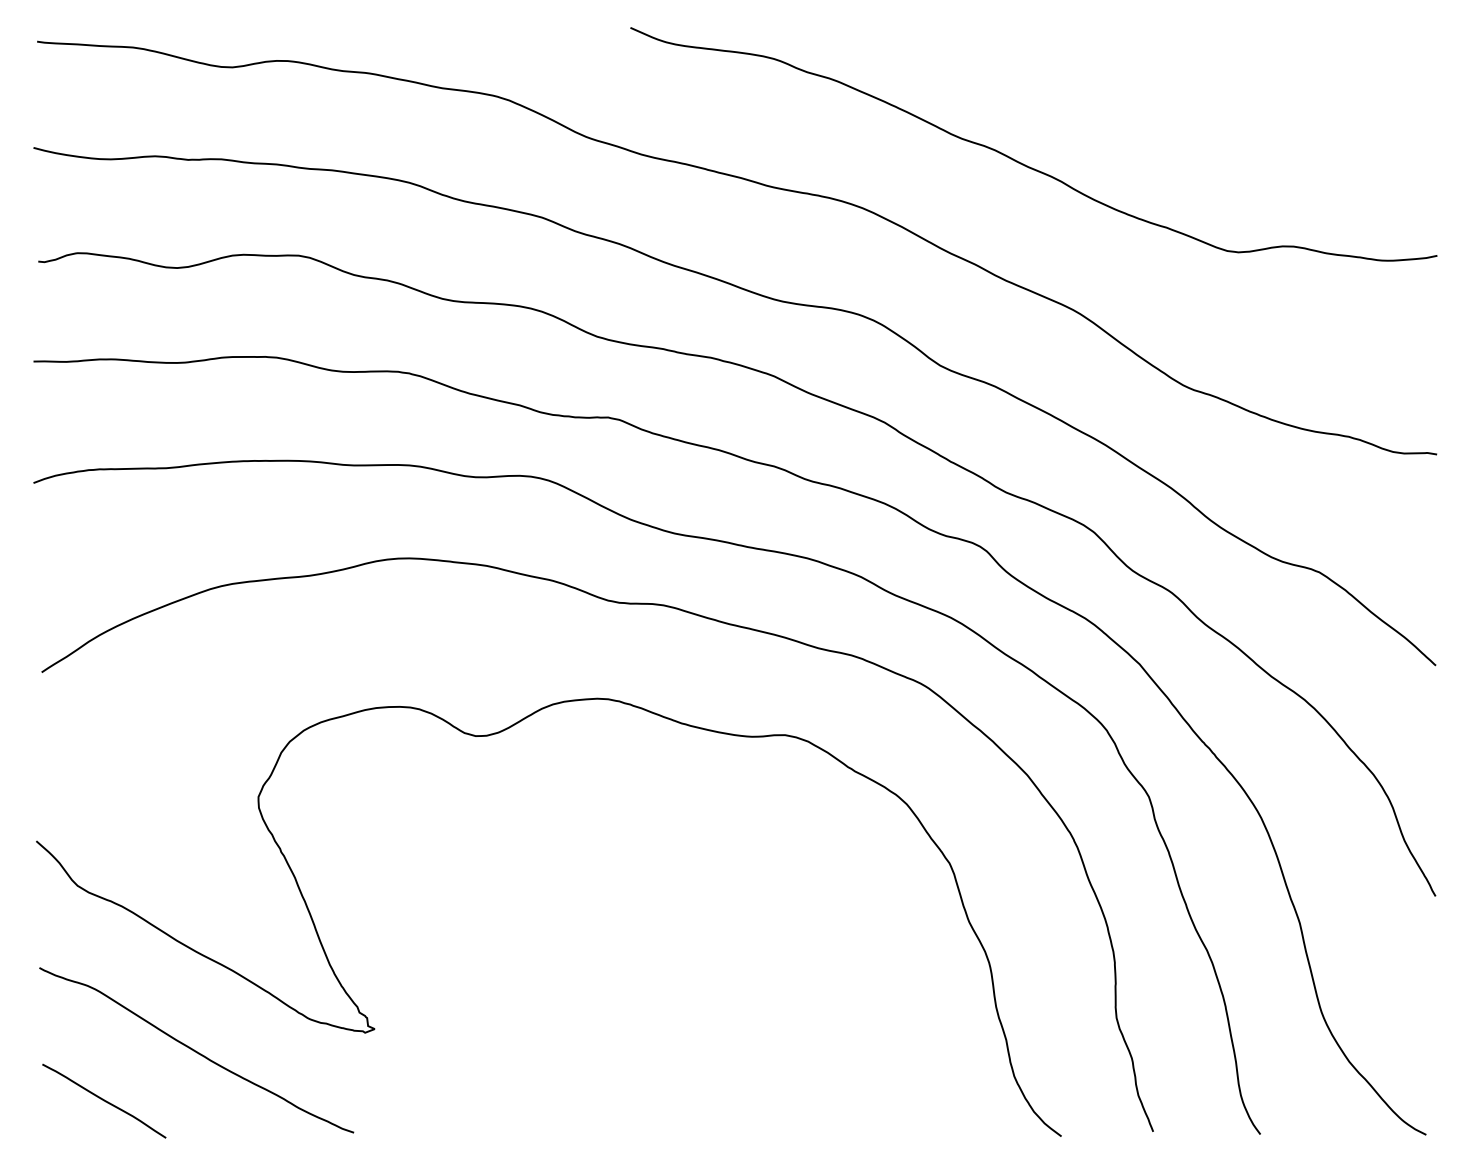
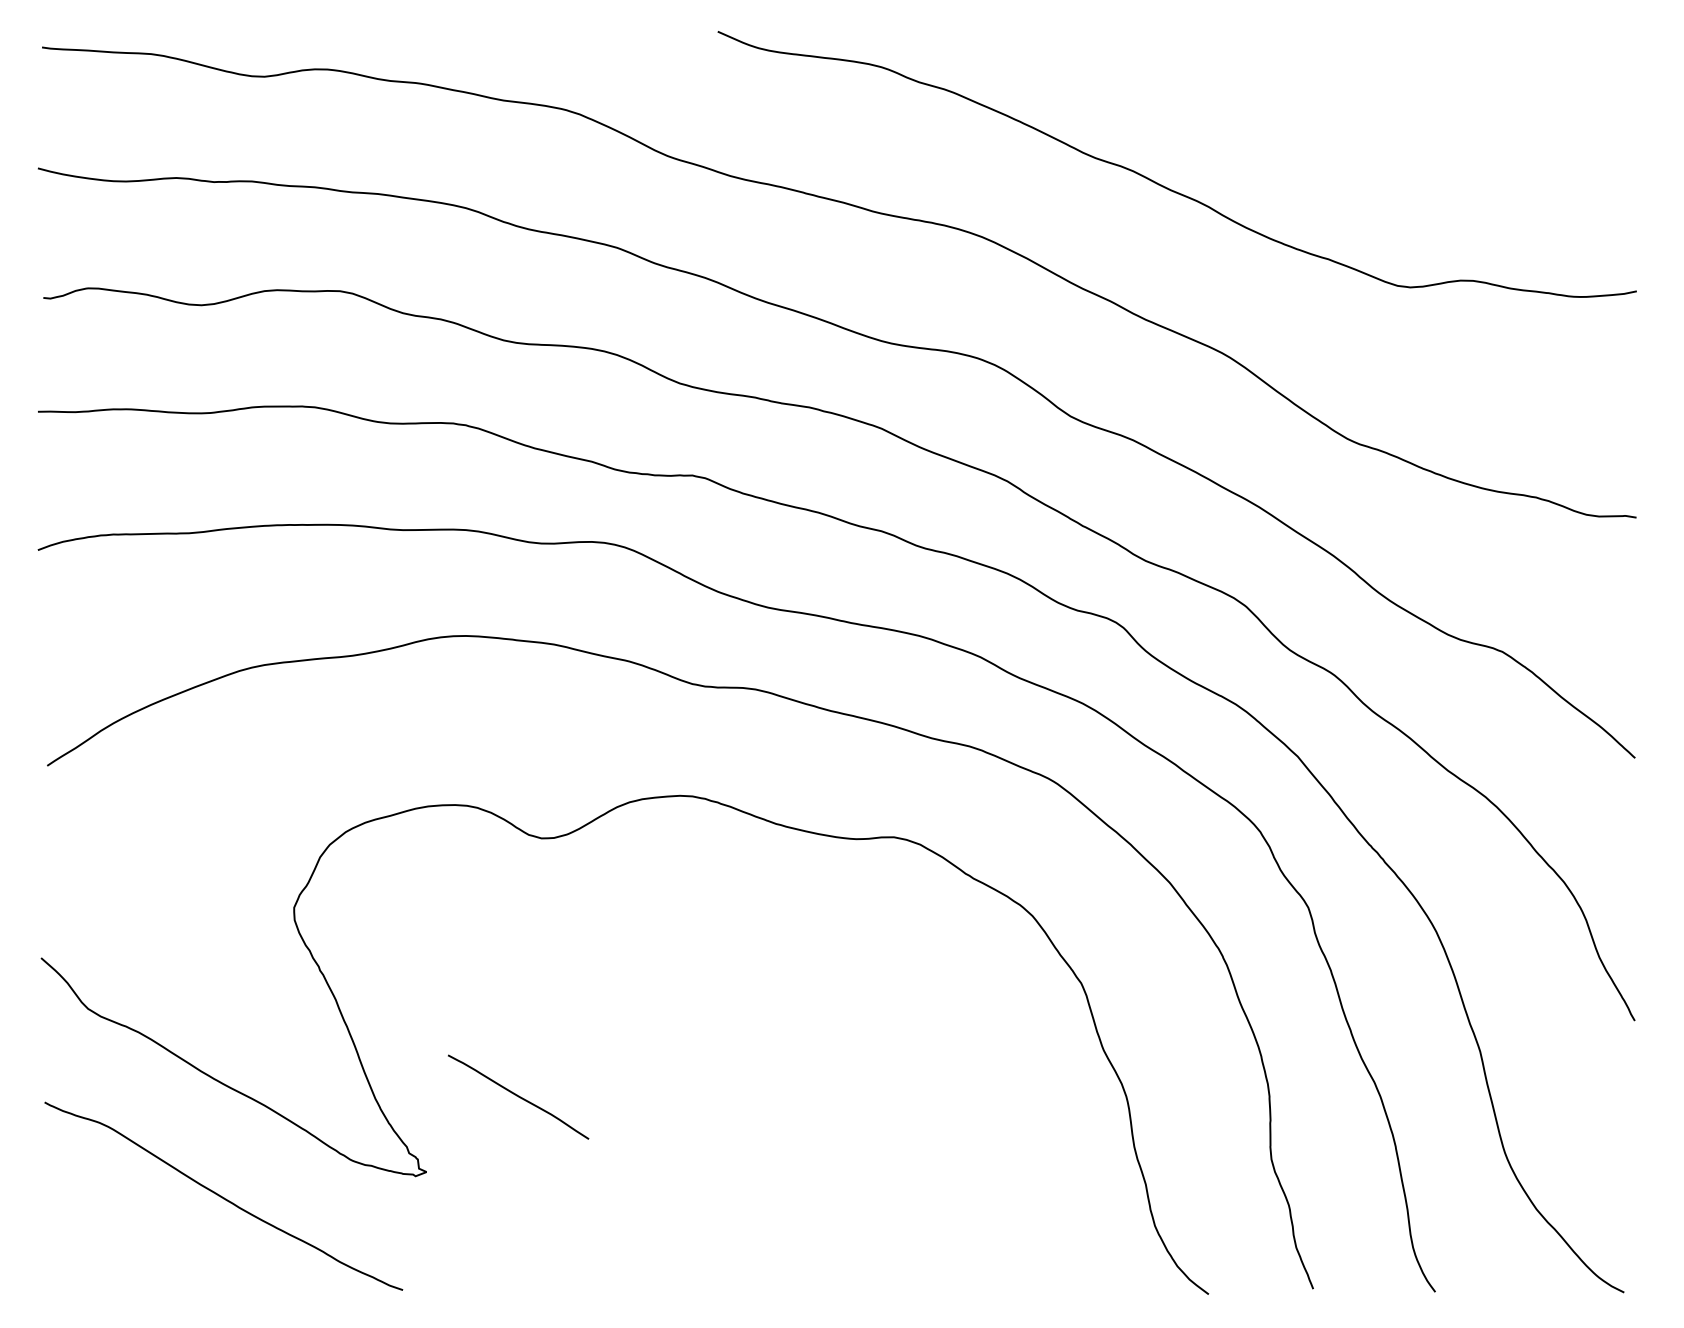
curve: (104, 1100) -> (518, 1096), moved

